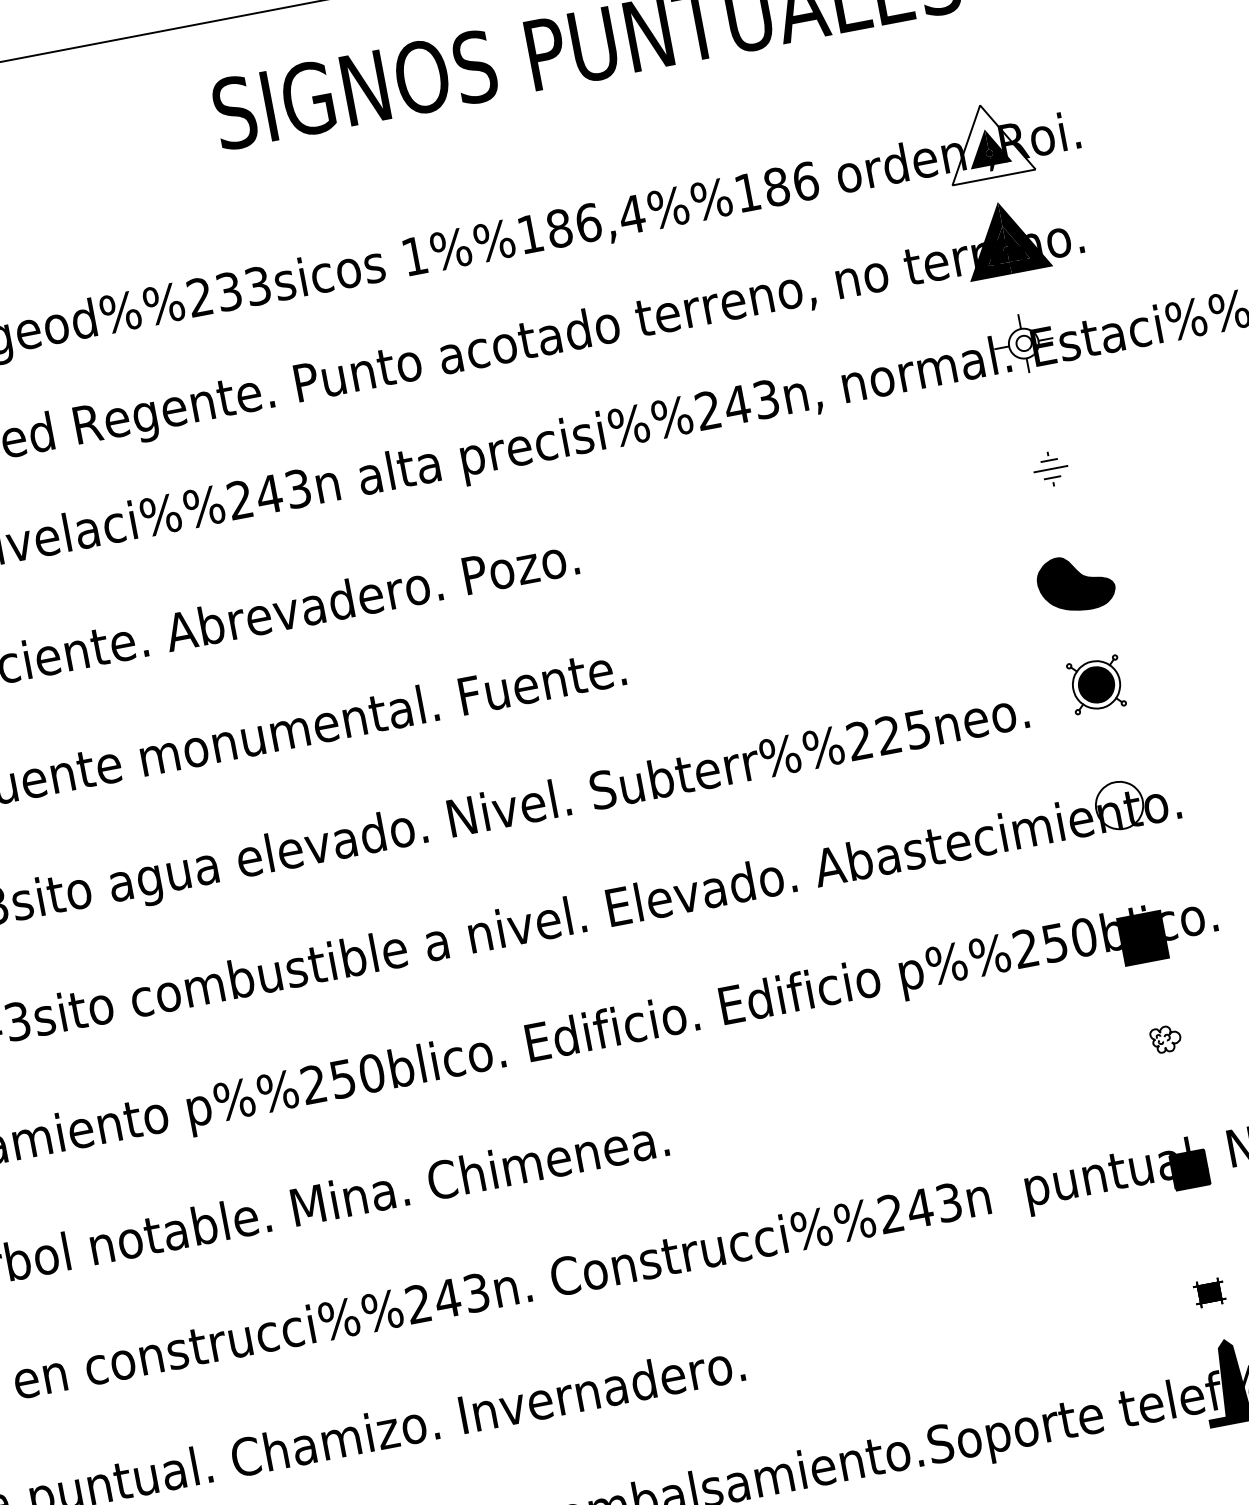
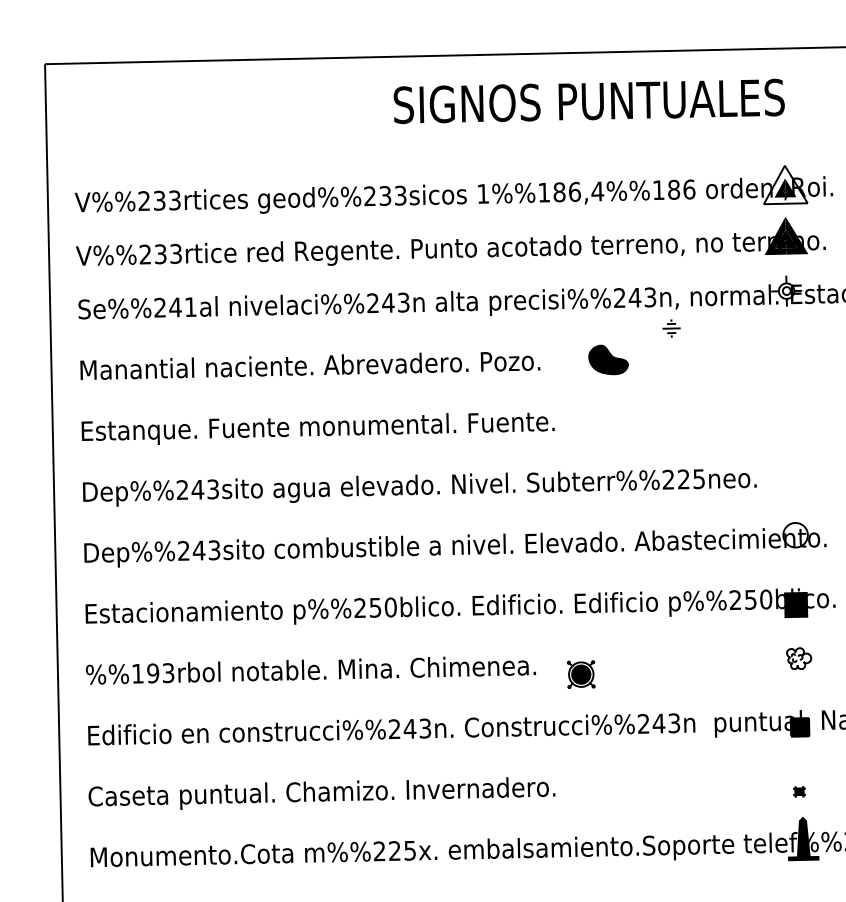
part: (1050, 469) -> (671, 328), moved
part: (1075, 582) -> (608, 359), moved
part: (1094, 684) -> (580, 674), moved
part: (1164, 1039) -> (798, 658), size x1.6
part: (1209, 1292) -> (799, 791), size x0.7

